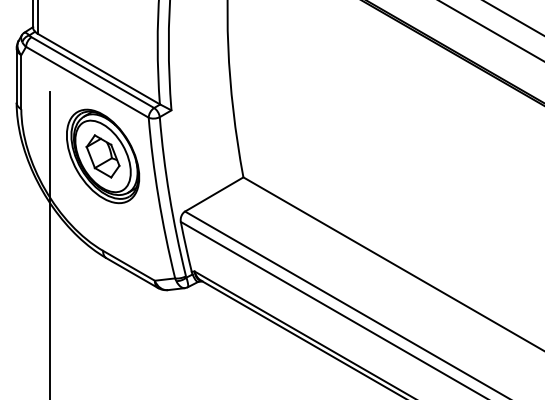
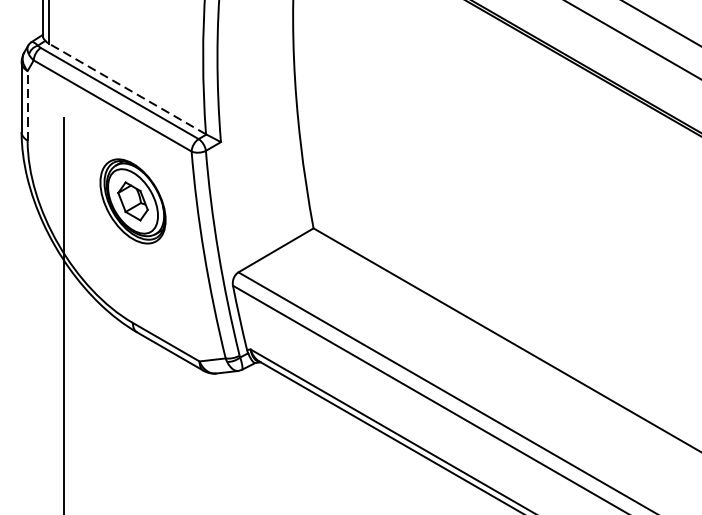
line: (98, 68) -> (126, 88), solid -> dashed
line: (21, 81) -> (27, 104), solid -> dashed
part: (103, 156) -> (133, 201), size x0.7

